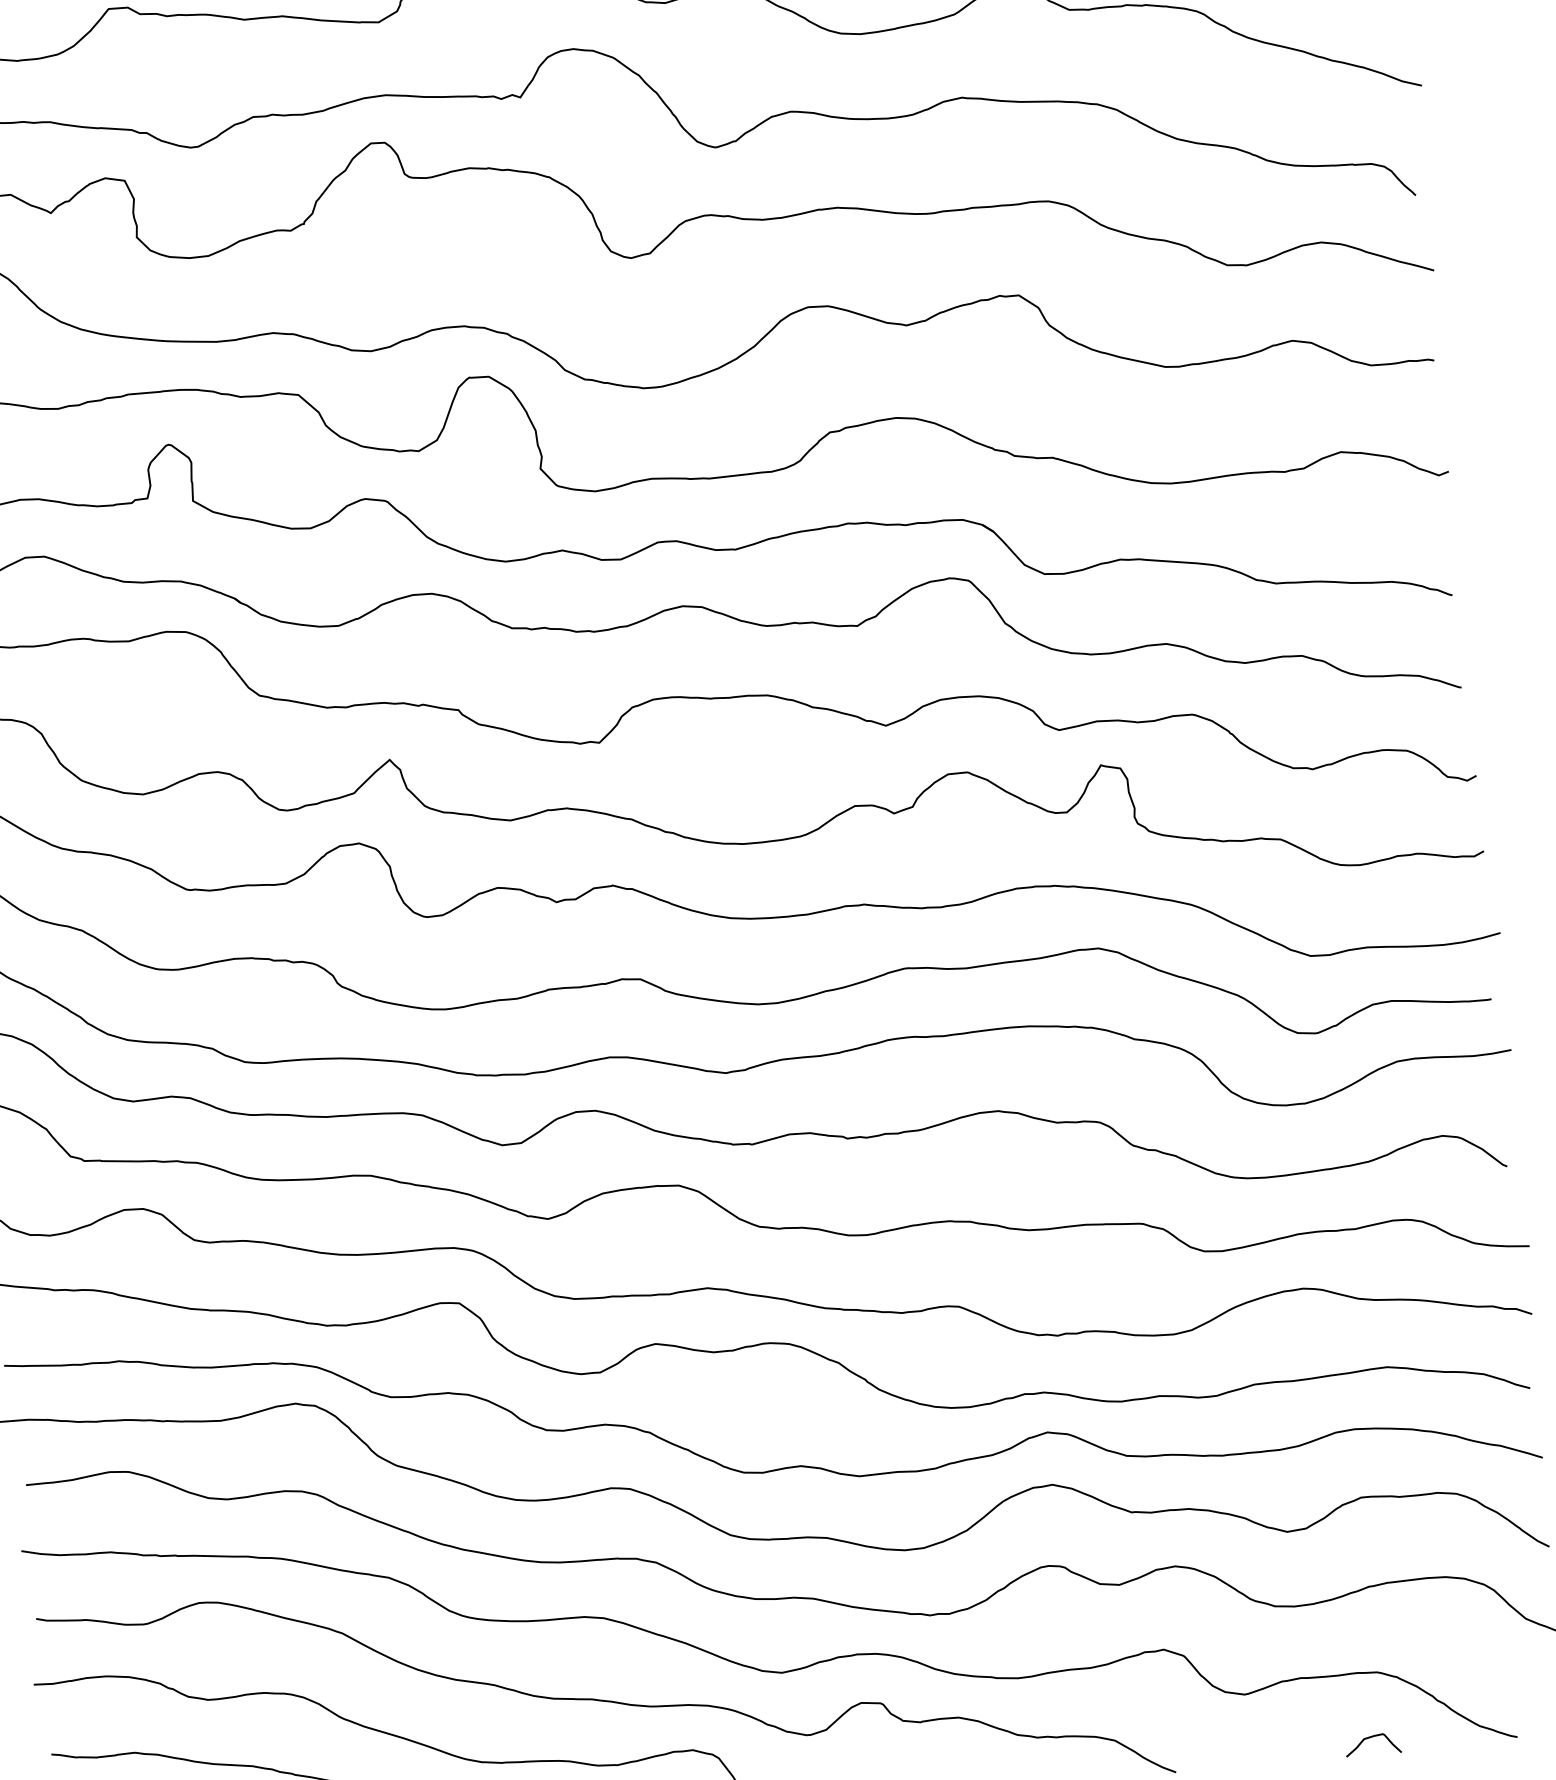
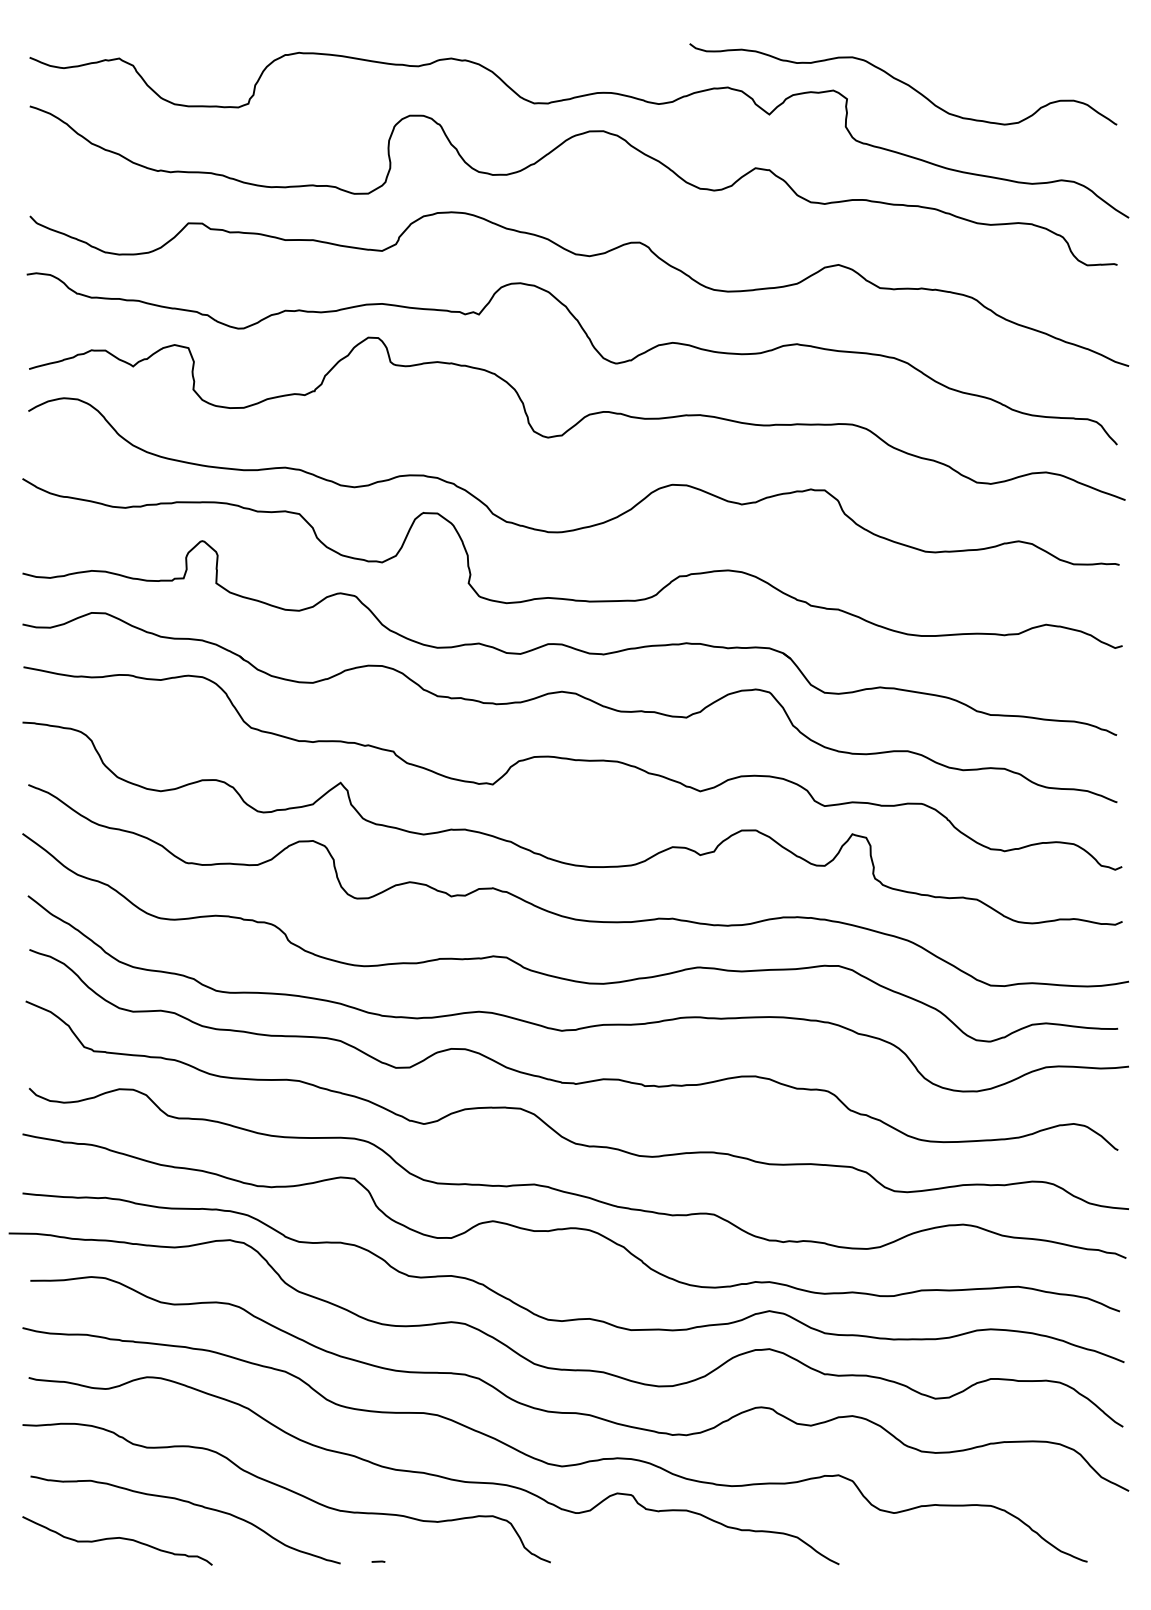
curve: (1369, 1739) -> (980, 1553), removed

